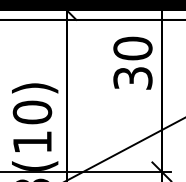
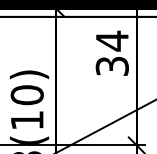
text: (132, 48) -> (111, 41), 30 -> 34

